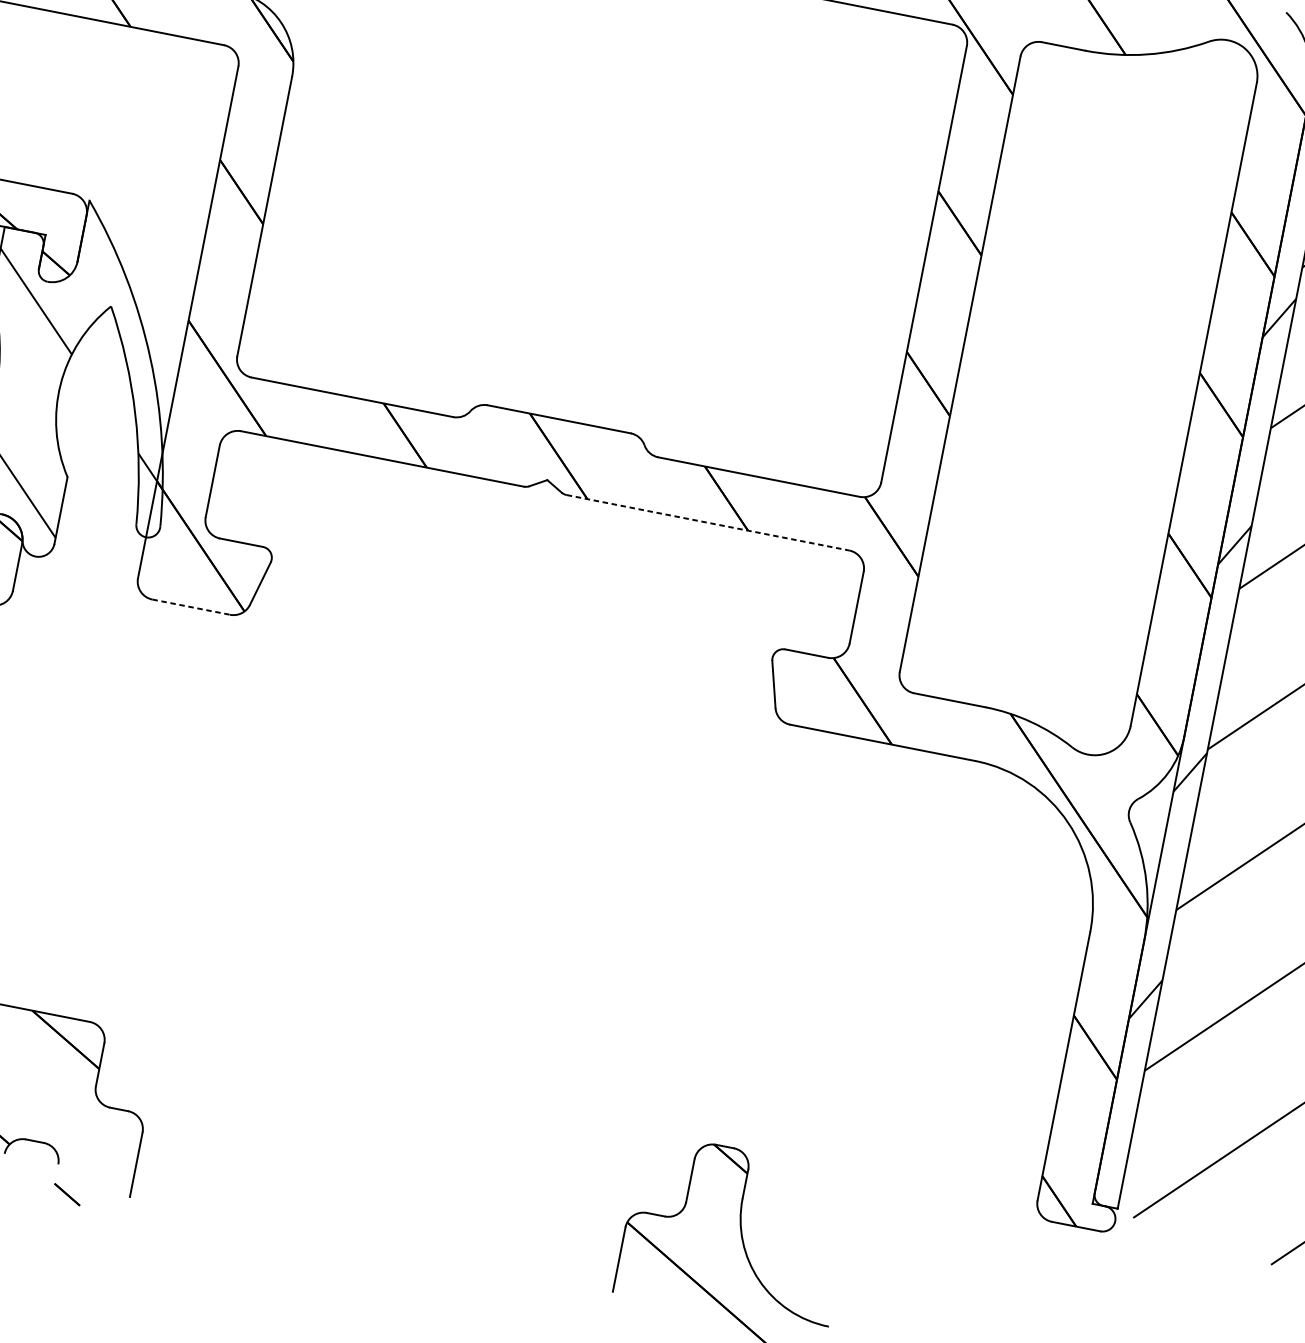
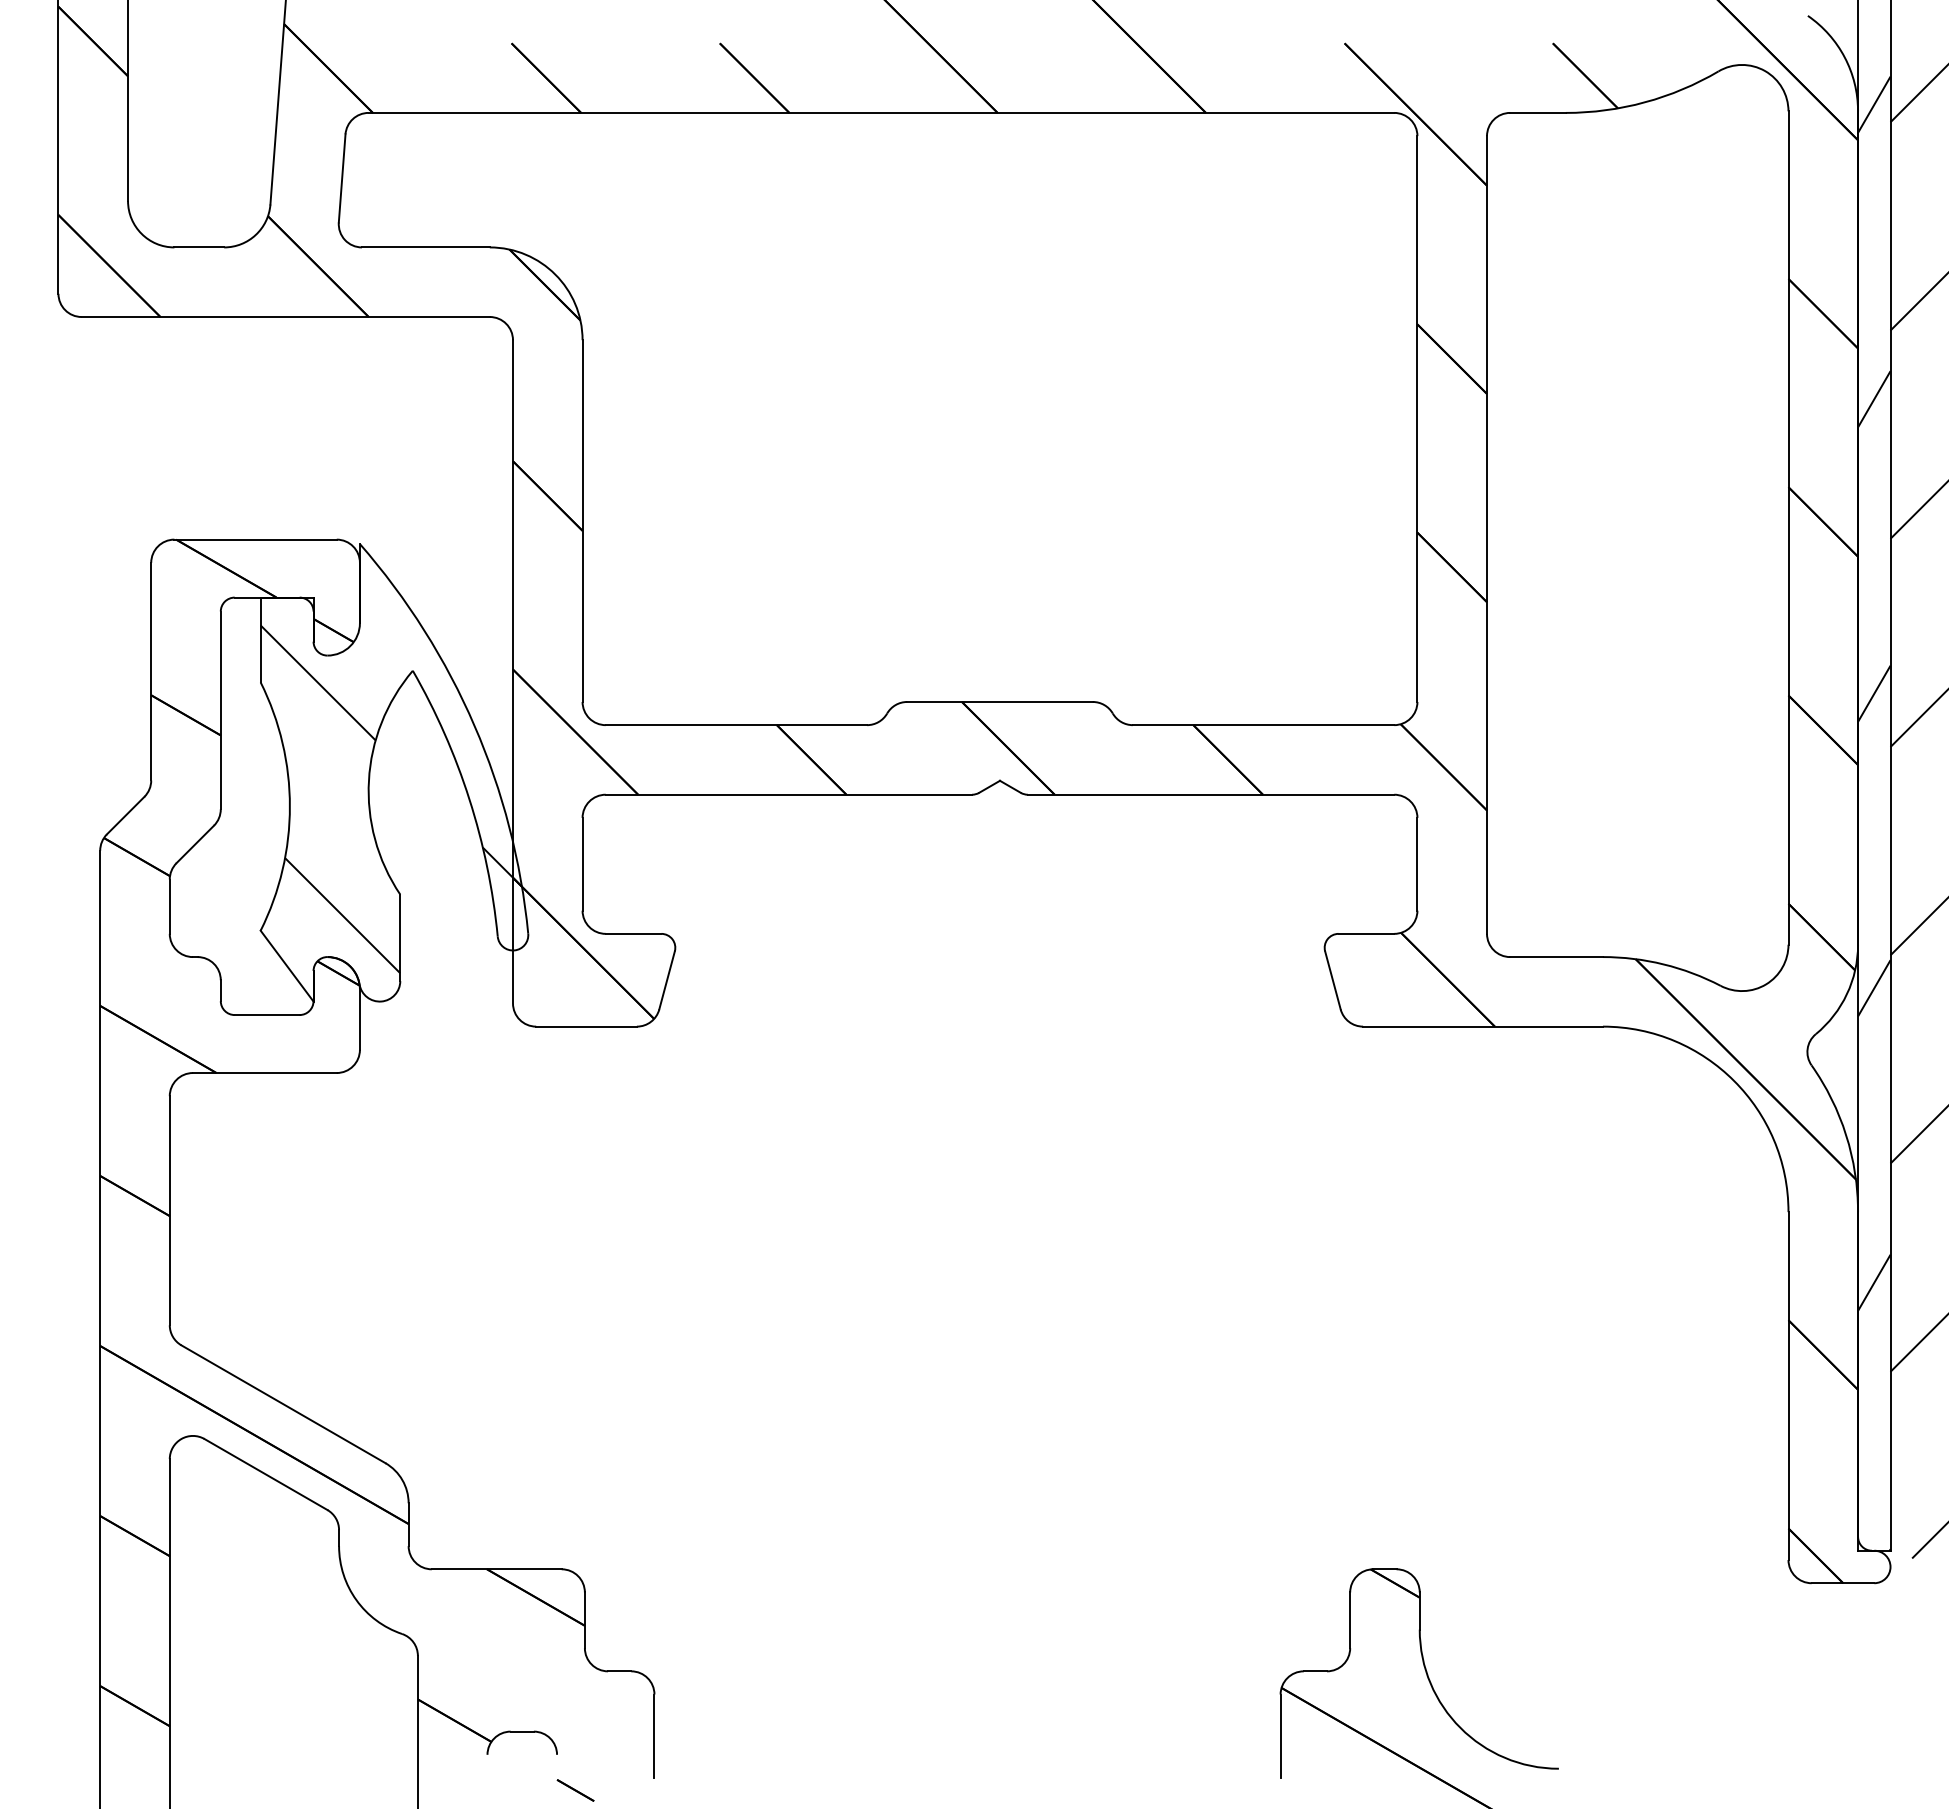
line: (708, 522) -> (1211, 794), dashed -> solid
line: (192, 607) -> (587, 1026), dashed -> solid

